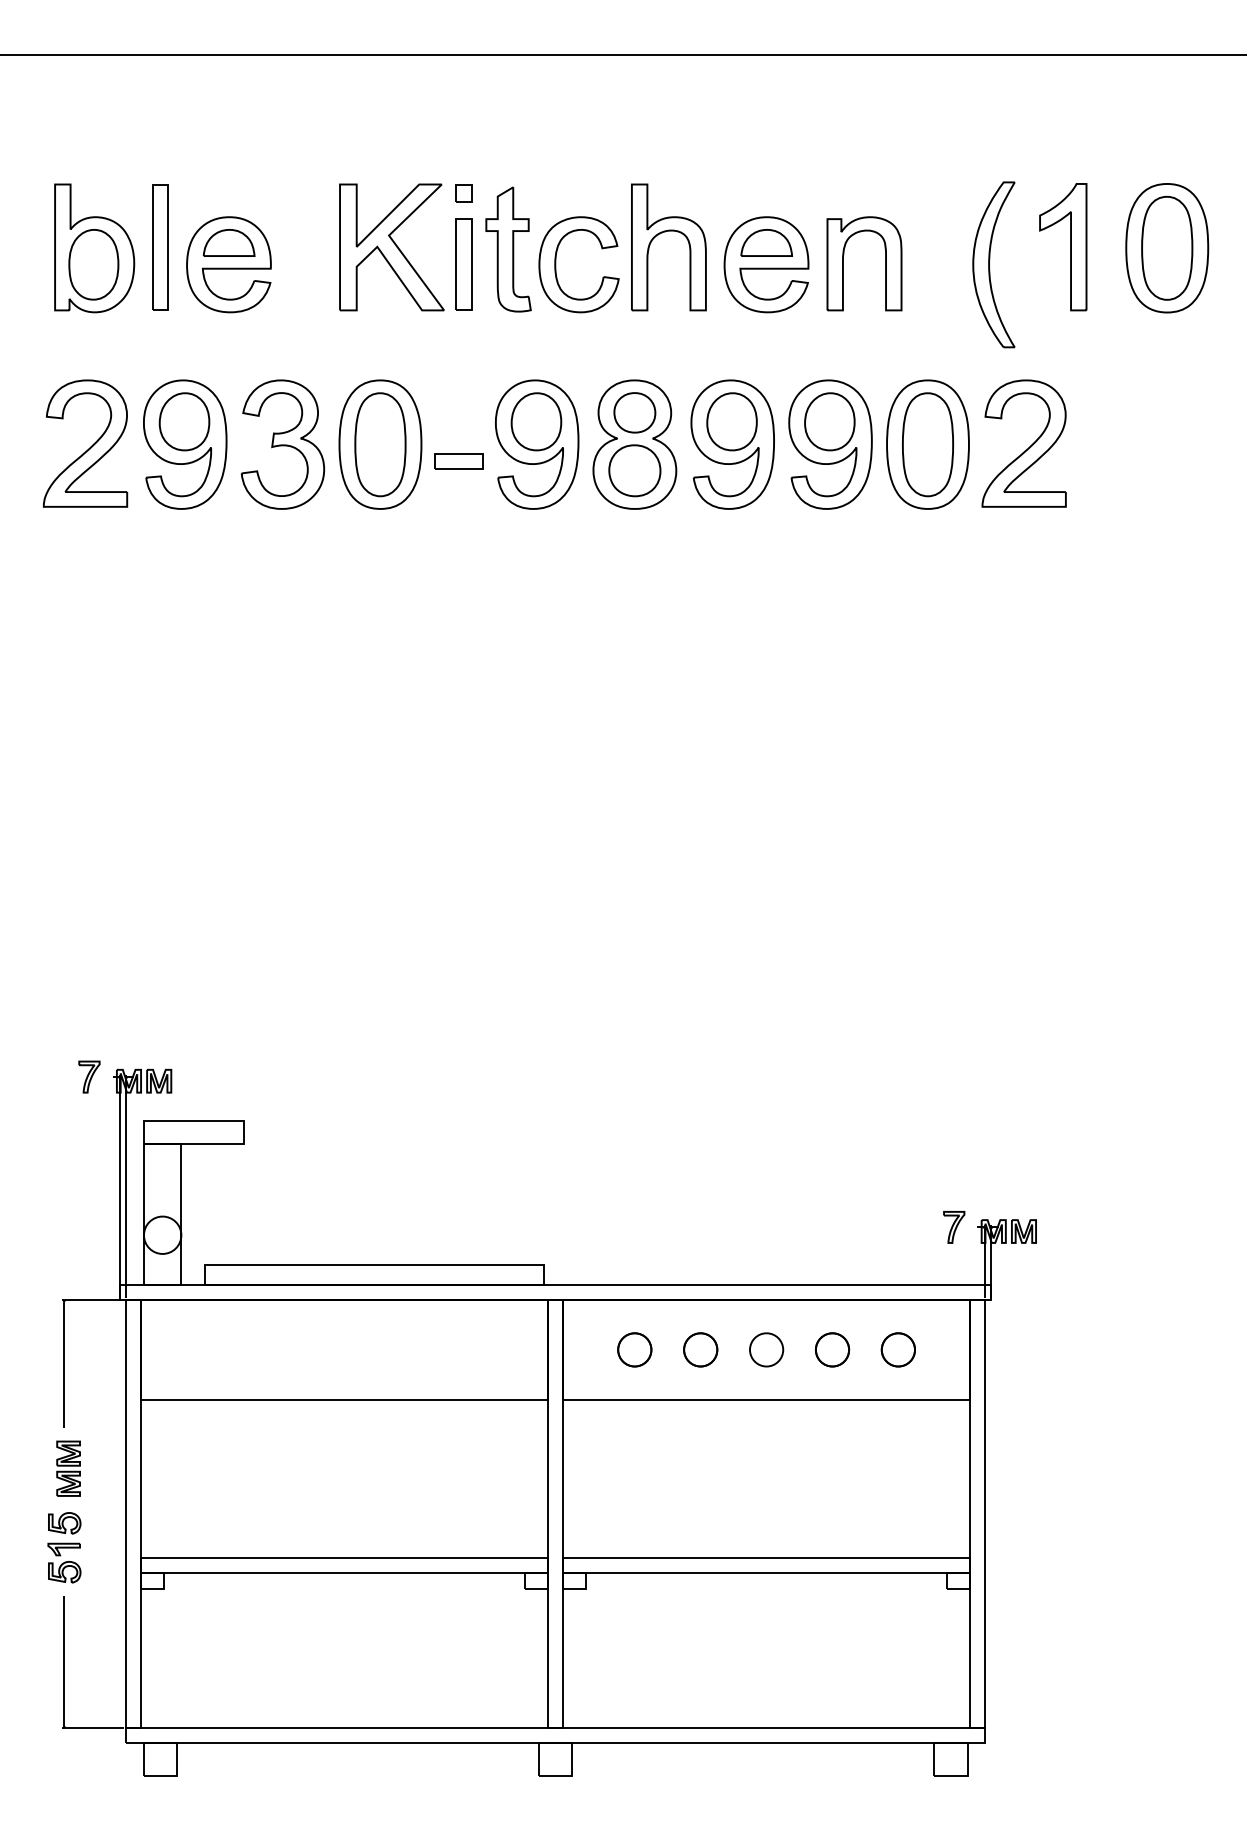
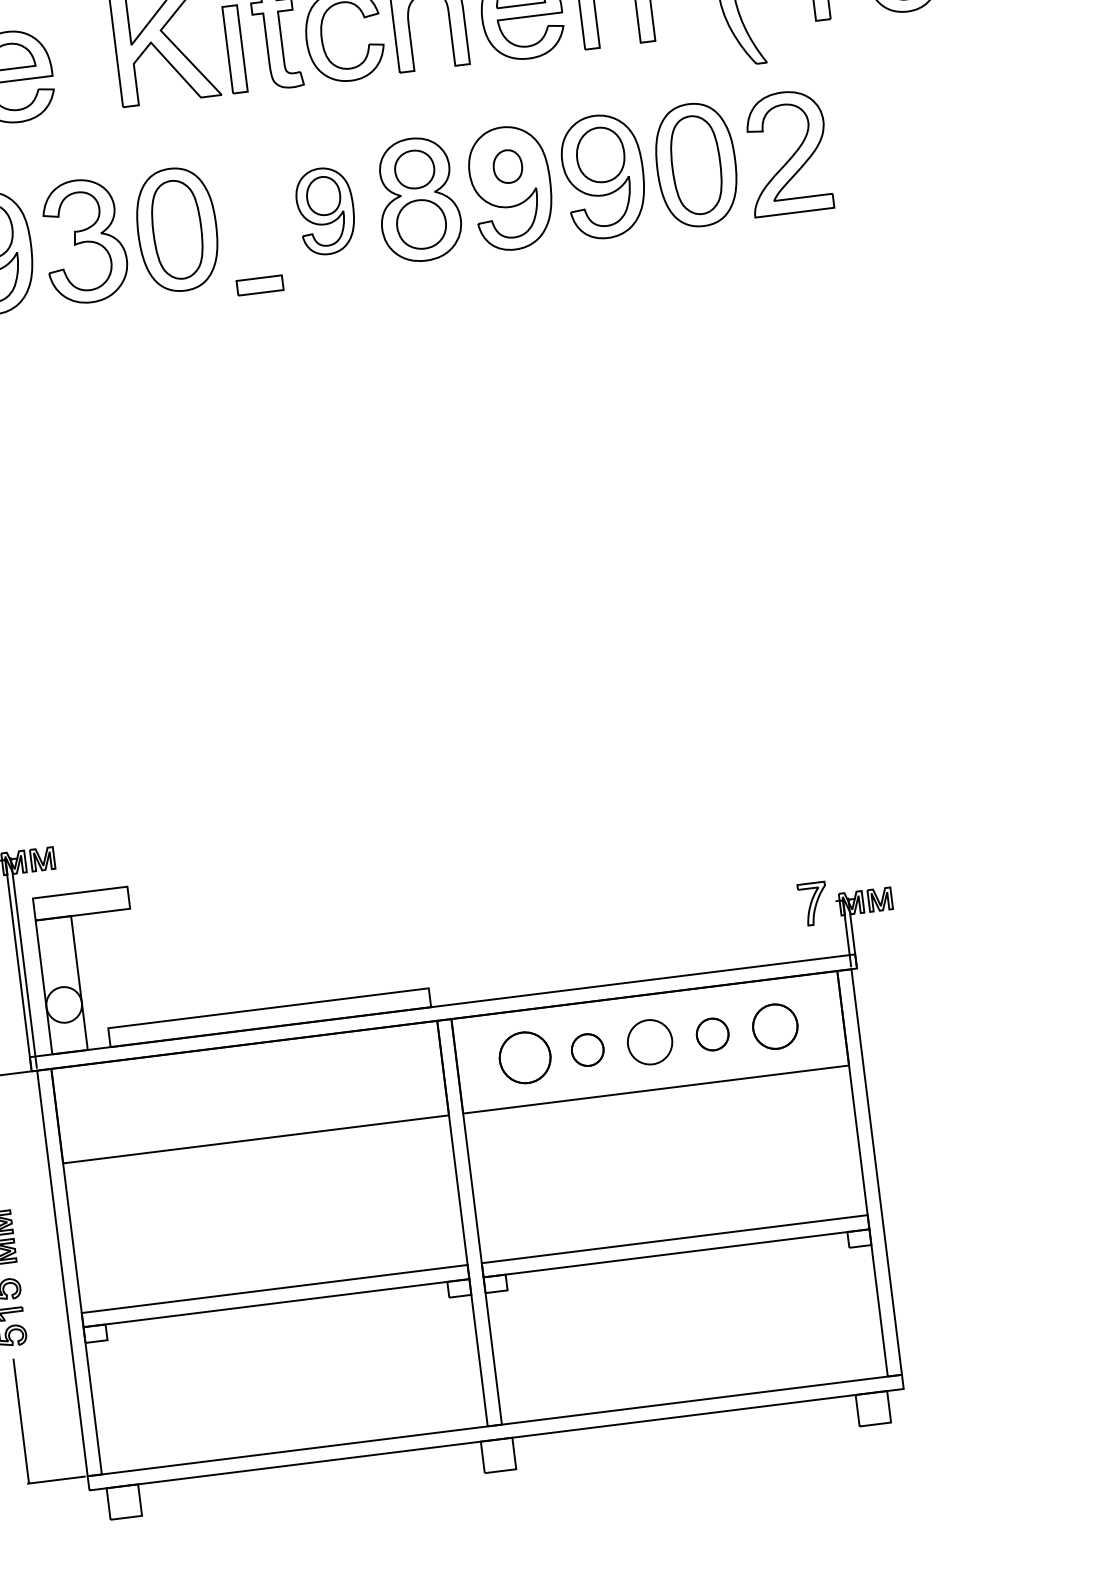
part: (731, 421) -> (507, 166), size x0.6
part: (537, 444) -> (326, 211), size x0.7
part: (458, 461) -> (259, 285), moved
part: (954, 1227) -> (813, 904), size x1.4
part: (634, 1349) -> (524, 1057), size x1.6
part: (766, 1349) -> (650, 1041), size x1.4
part: (897, 1349) -> (774, 1026), size x1.4

